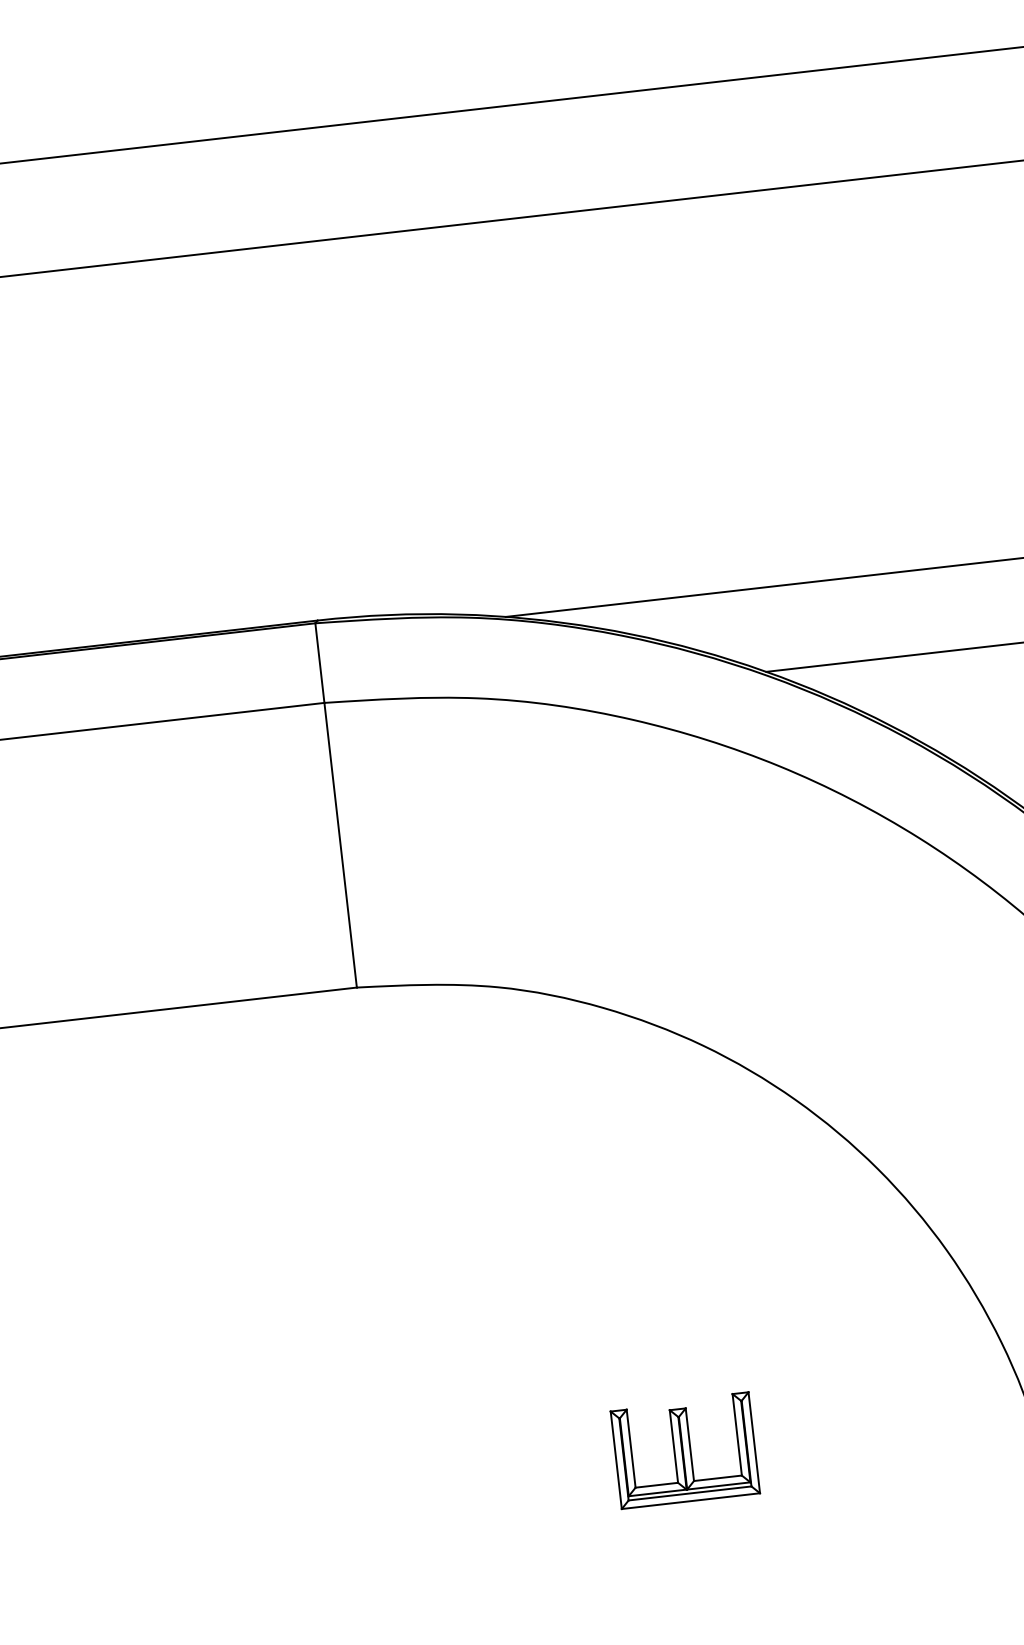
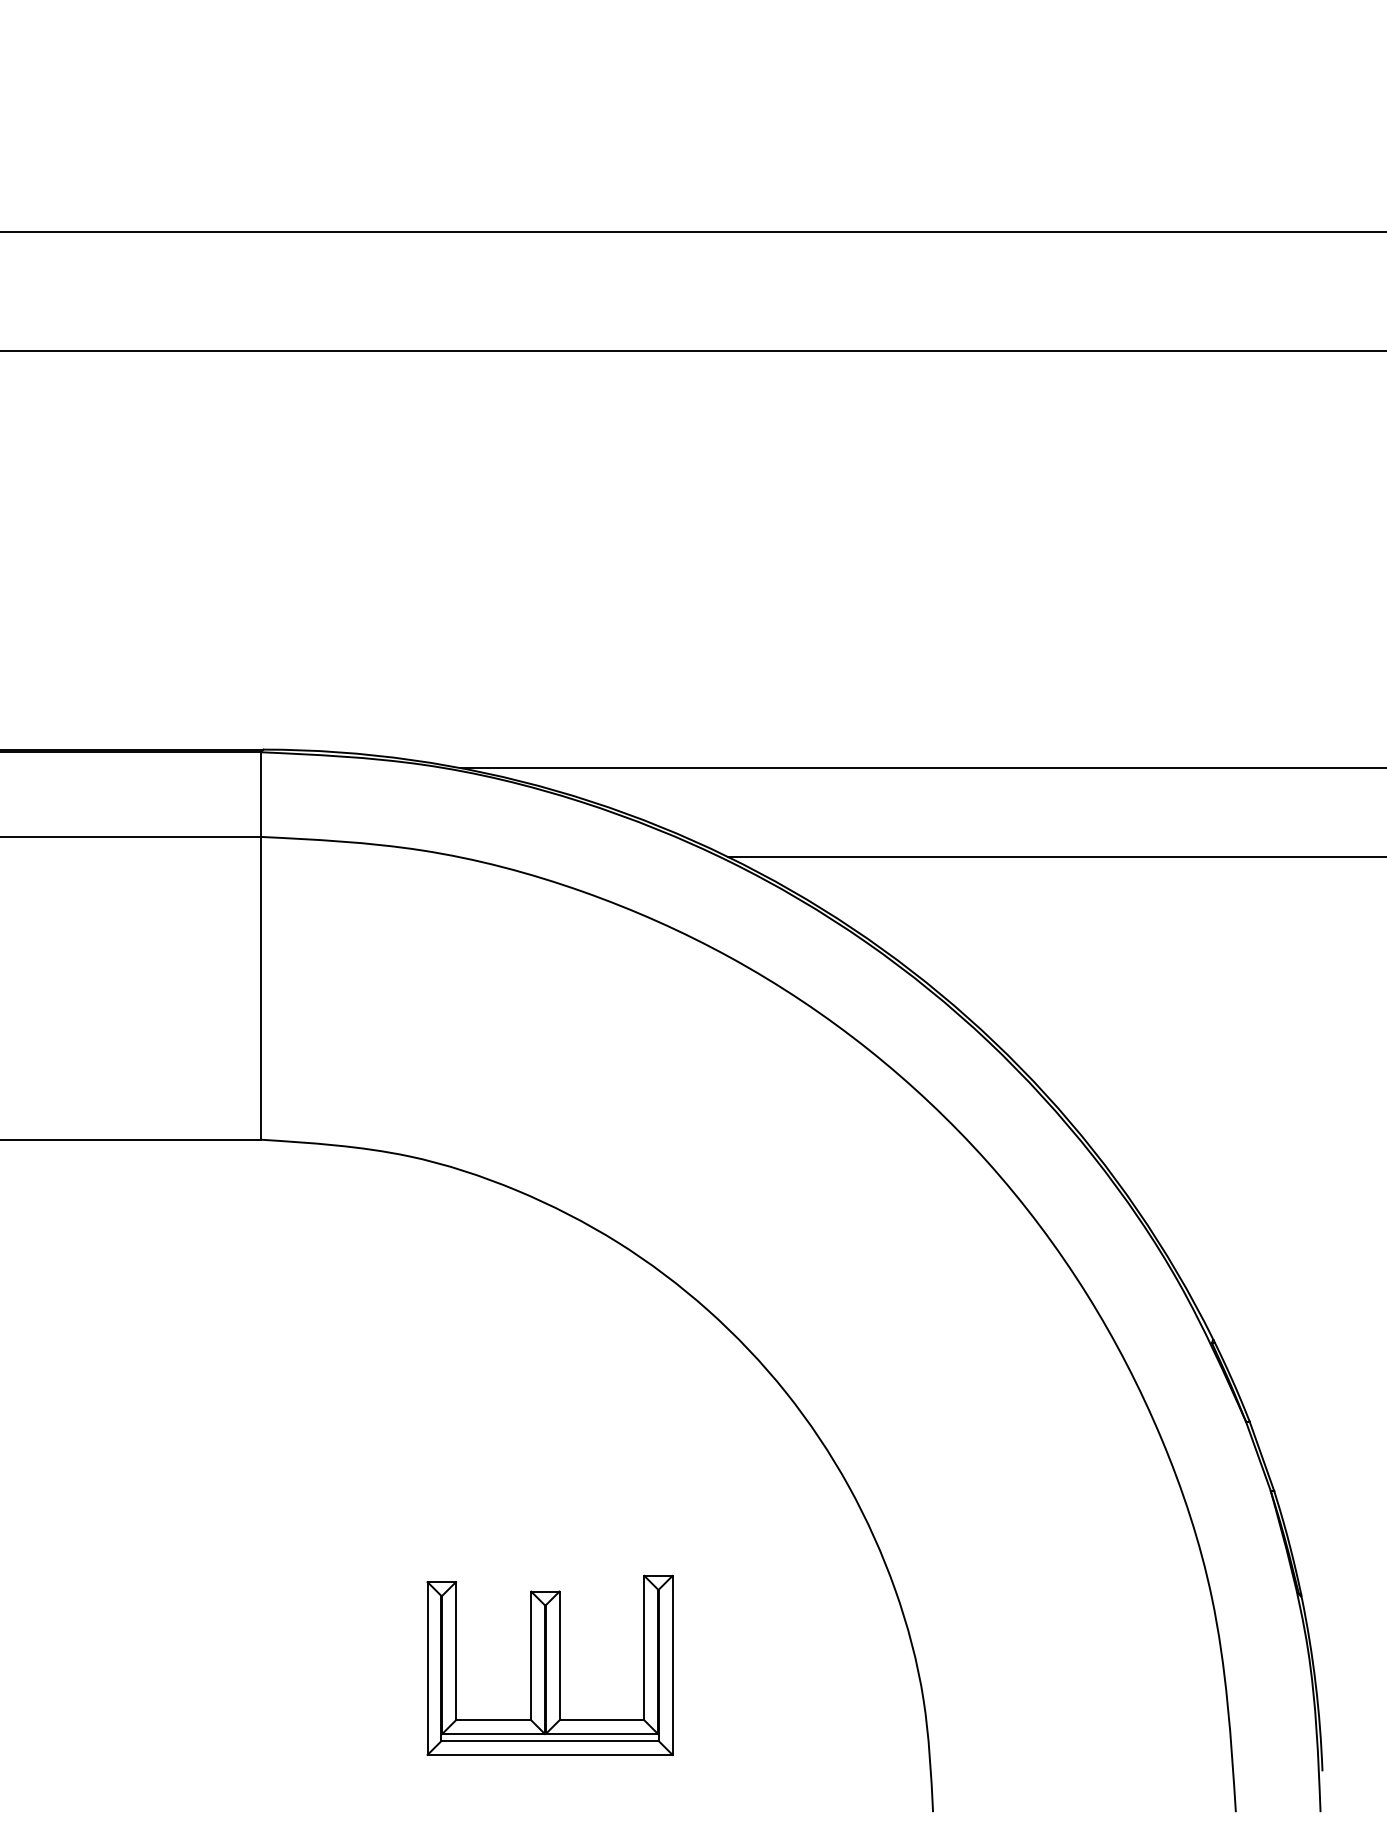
part: (684, 1450) -> (549, 1664), size x1.67

